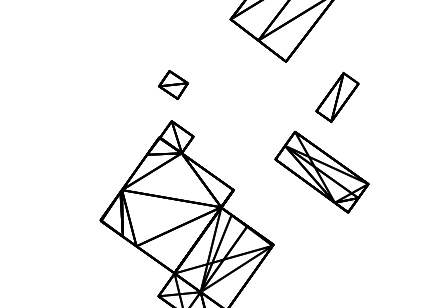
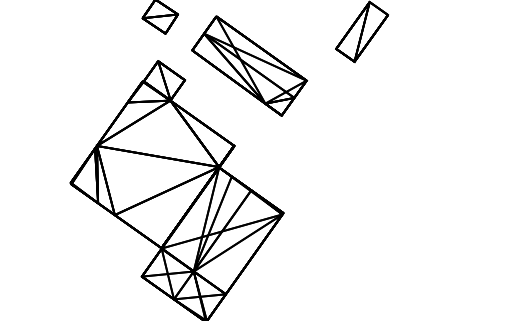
part: (321, 171) -> (248, 65), moved

